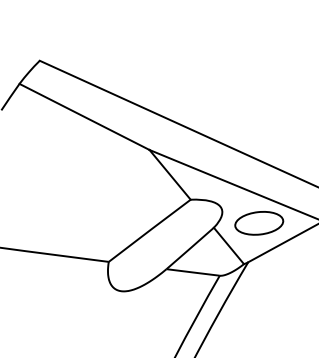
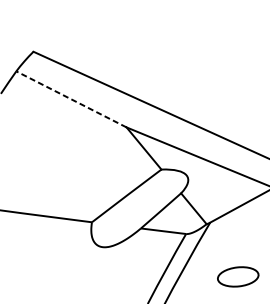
line: (84, 116) -> (71, 99), solid -> dashed
part: (259, 223) -> (238, 277), moved

